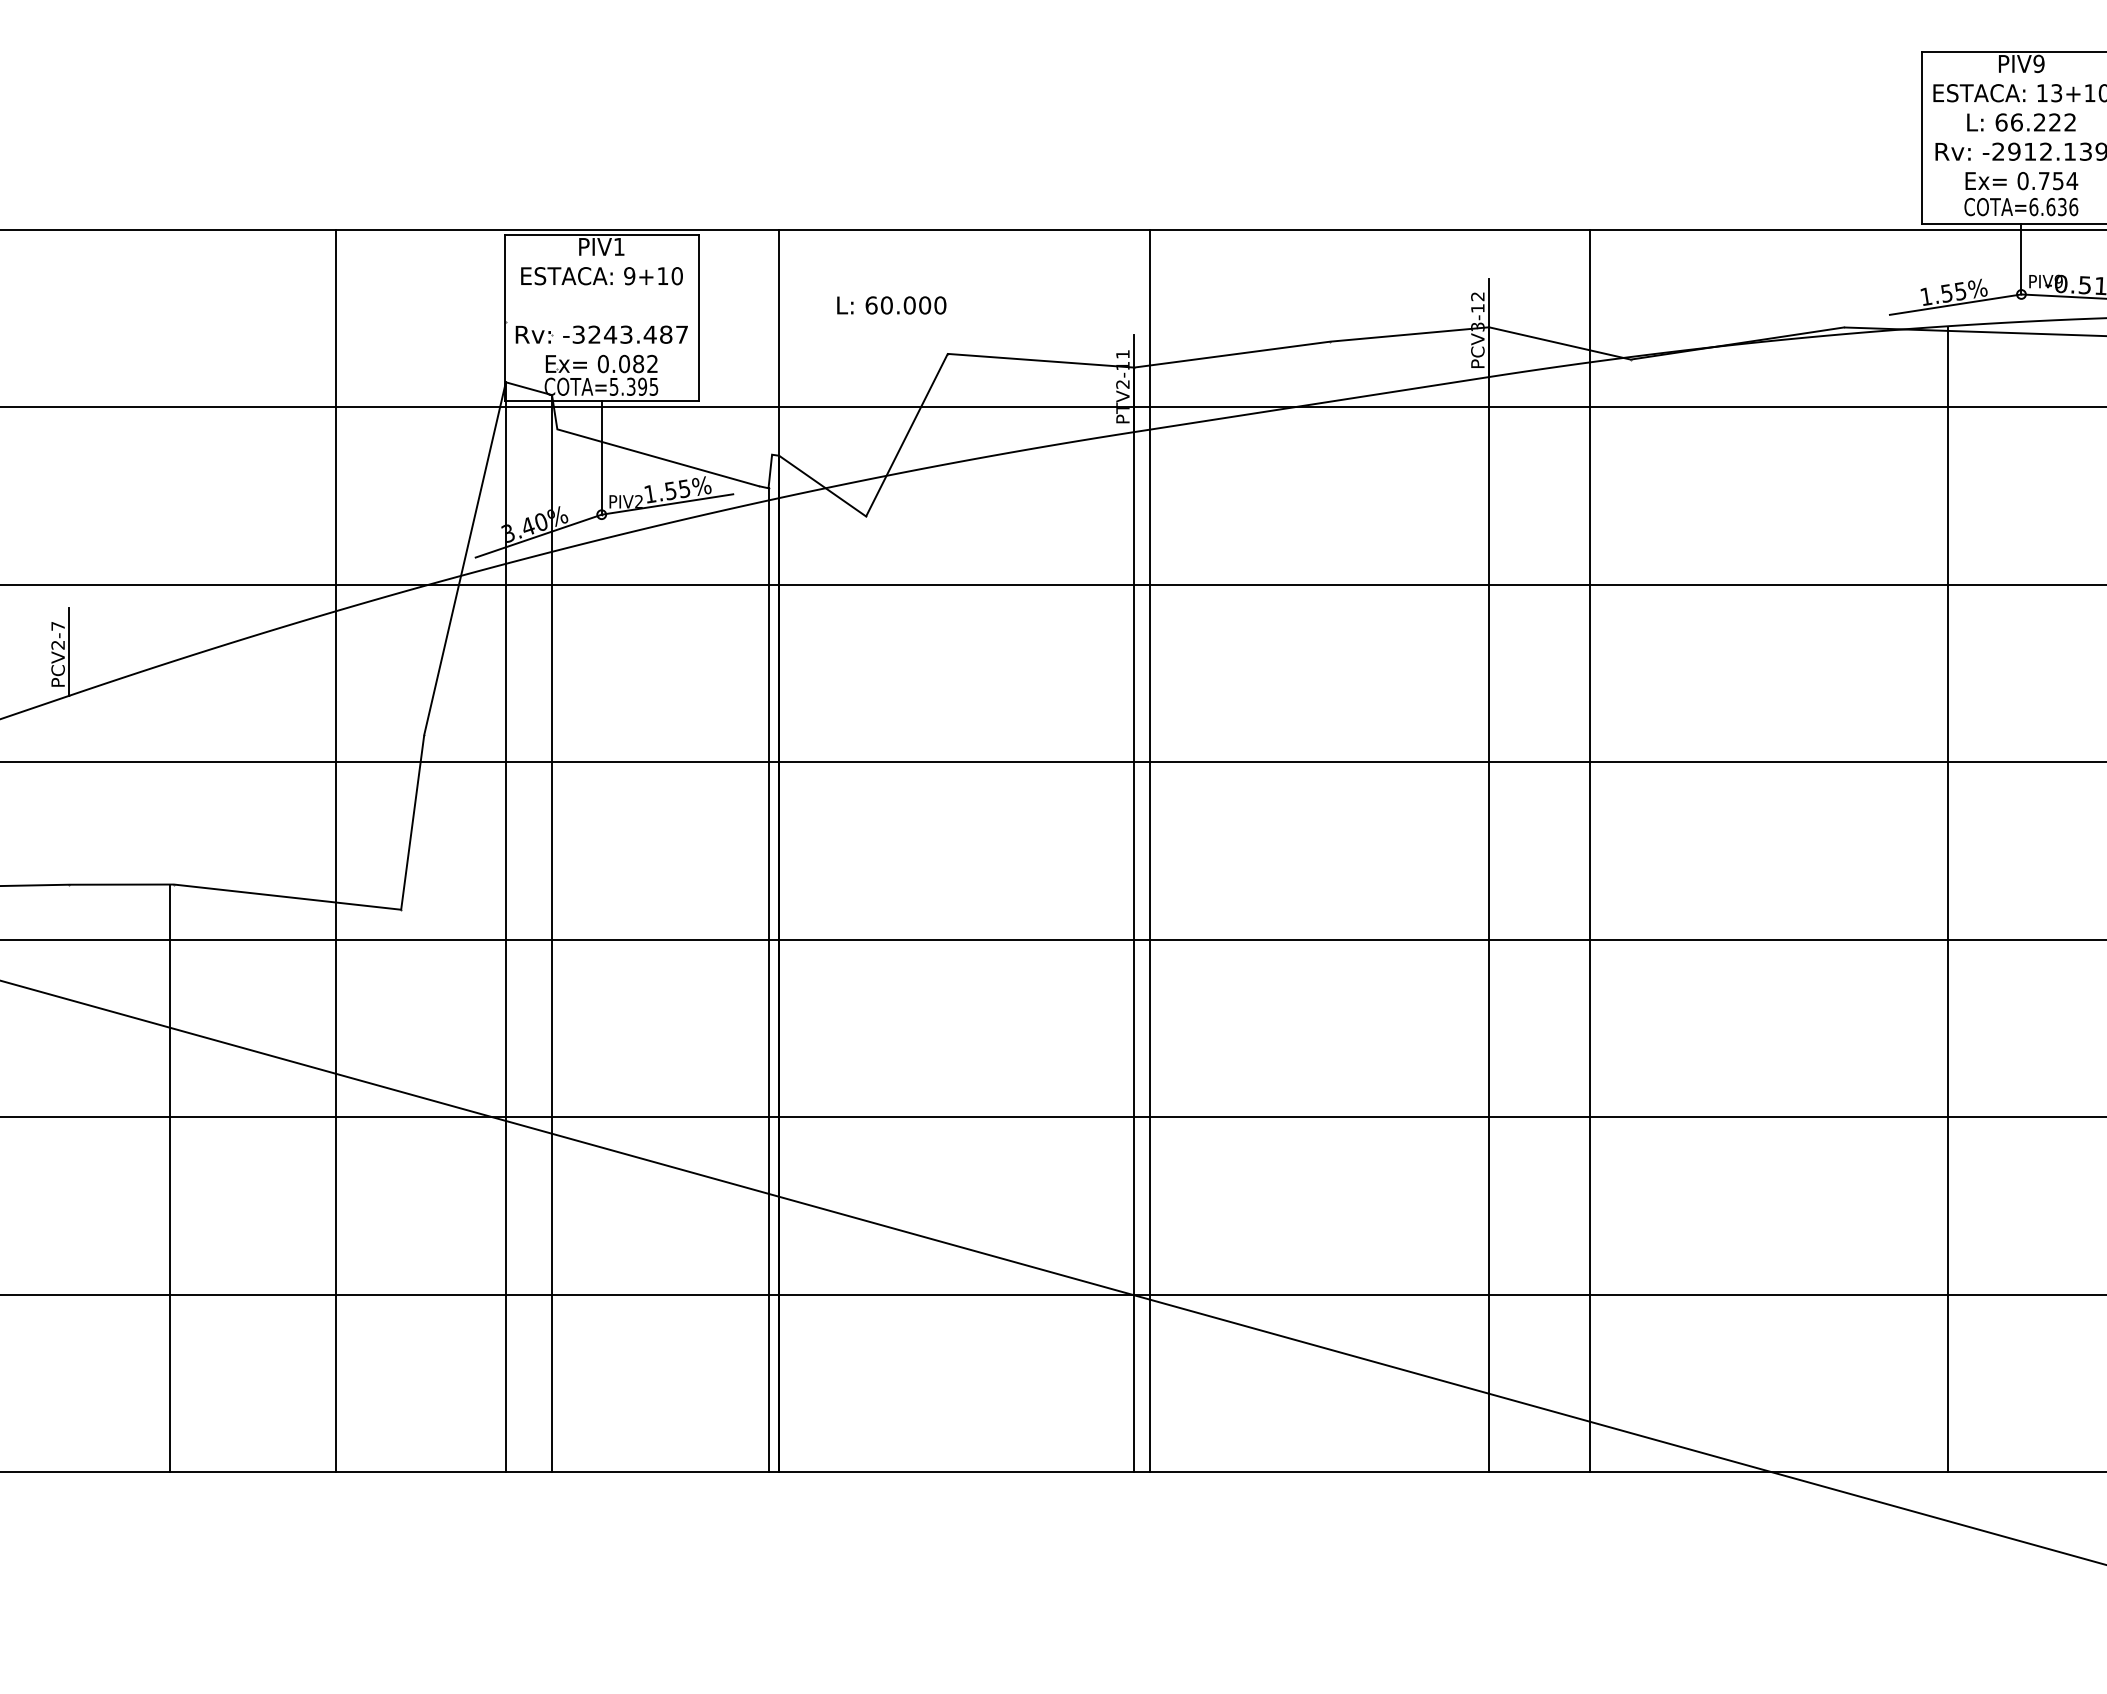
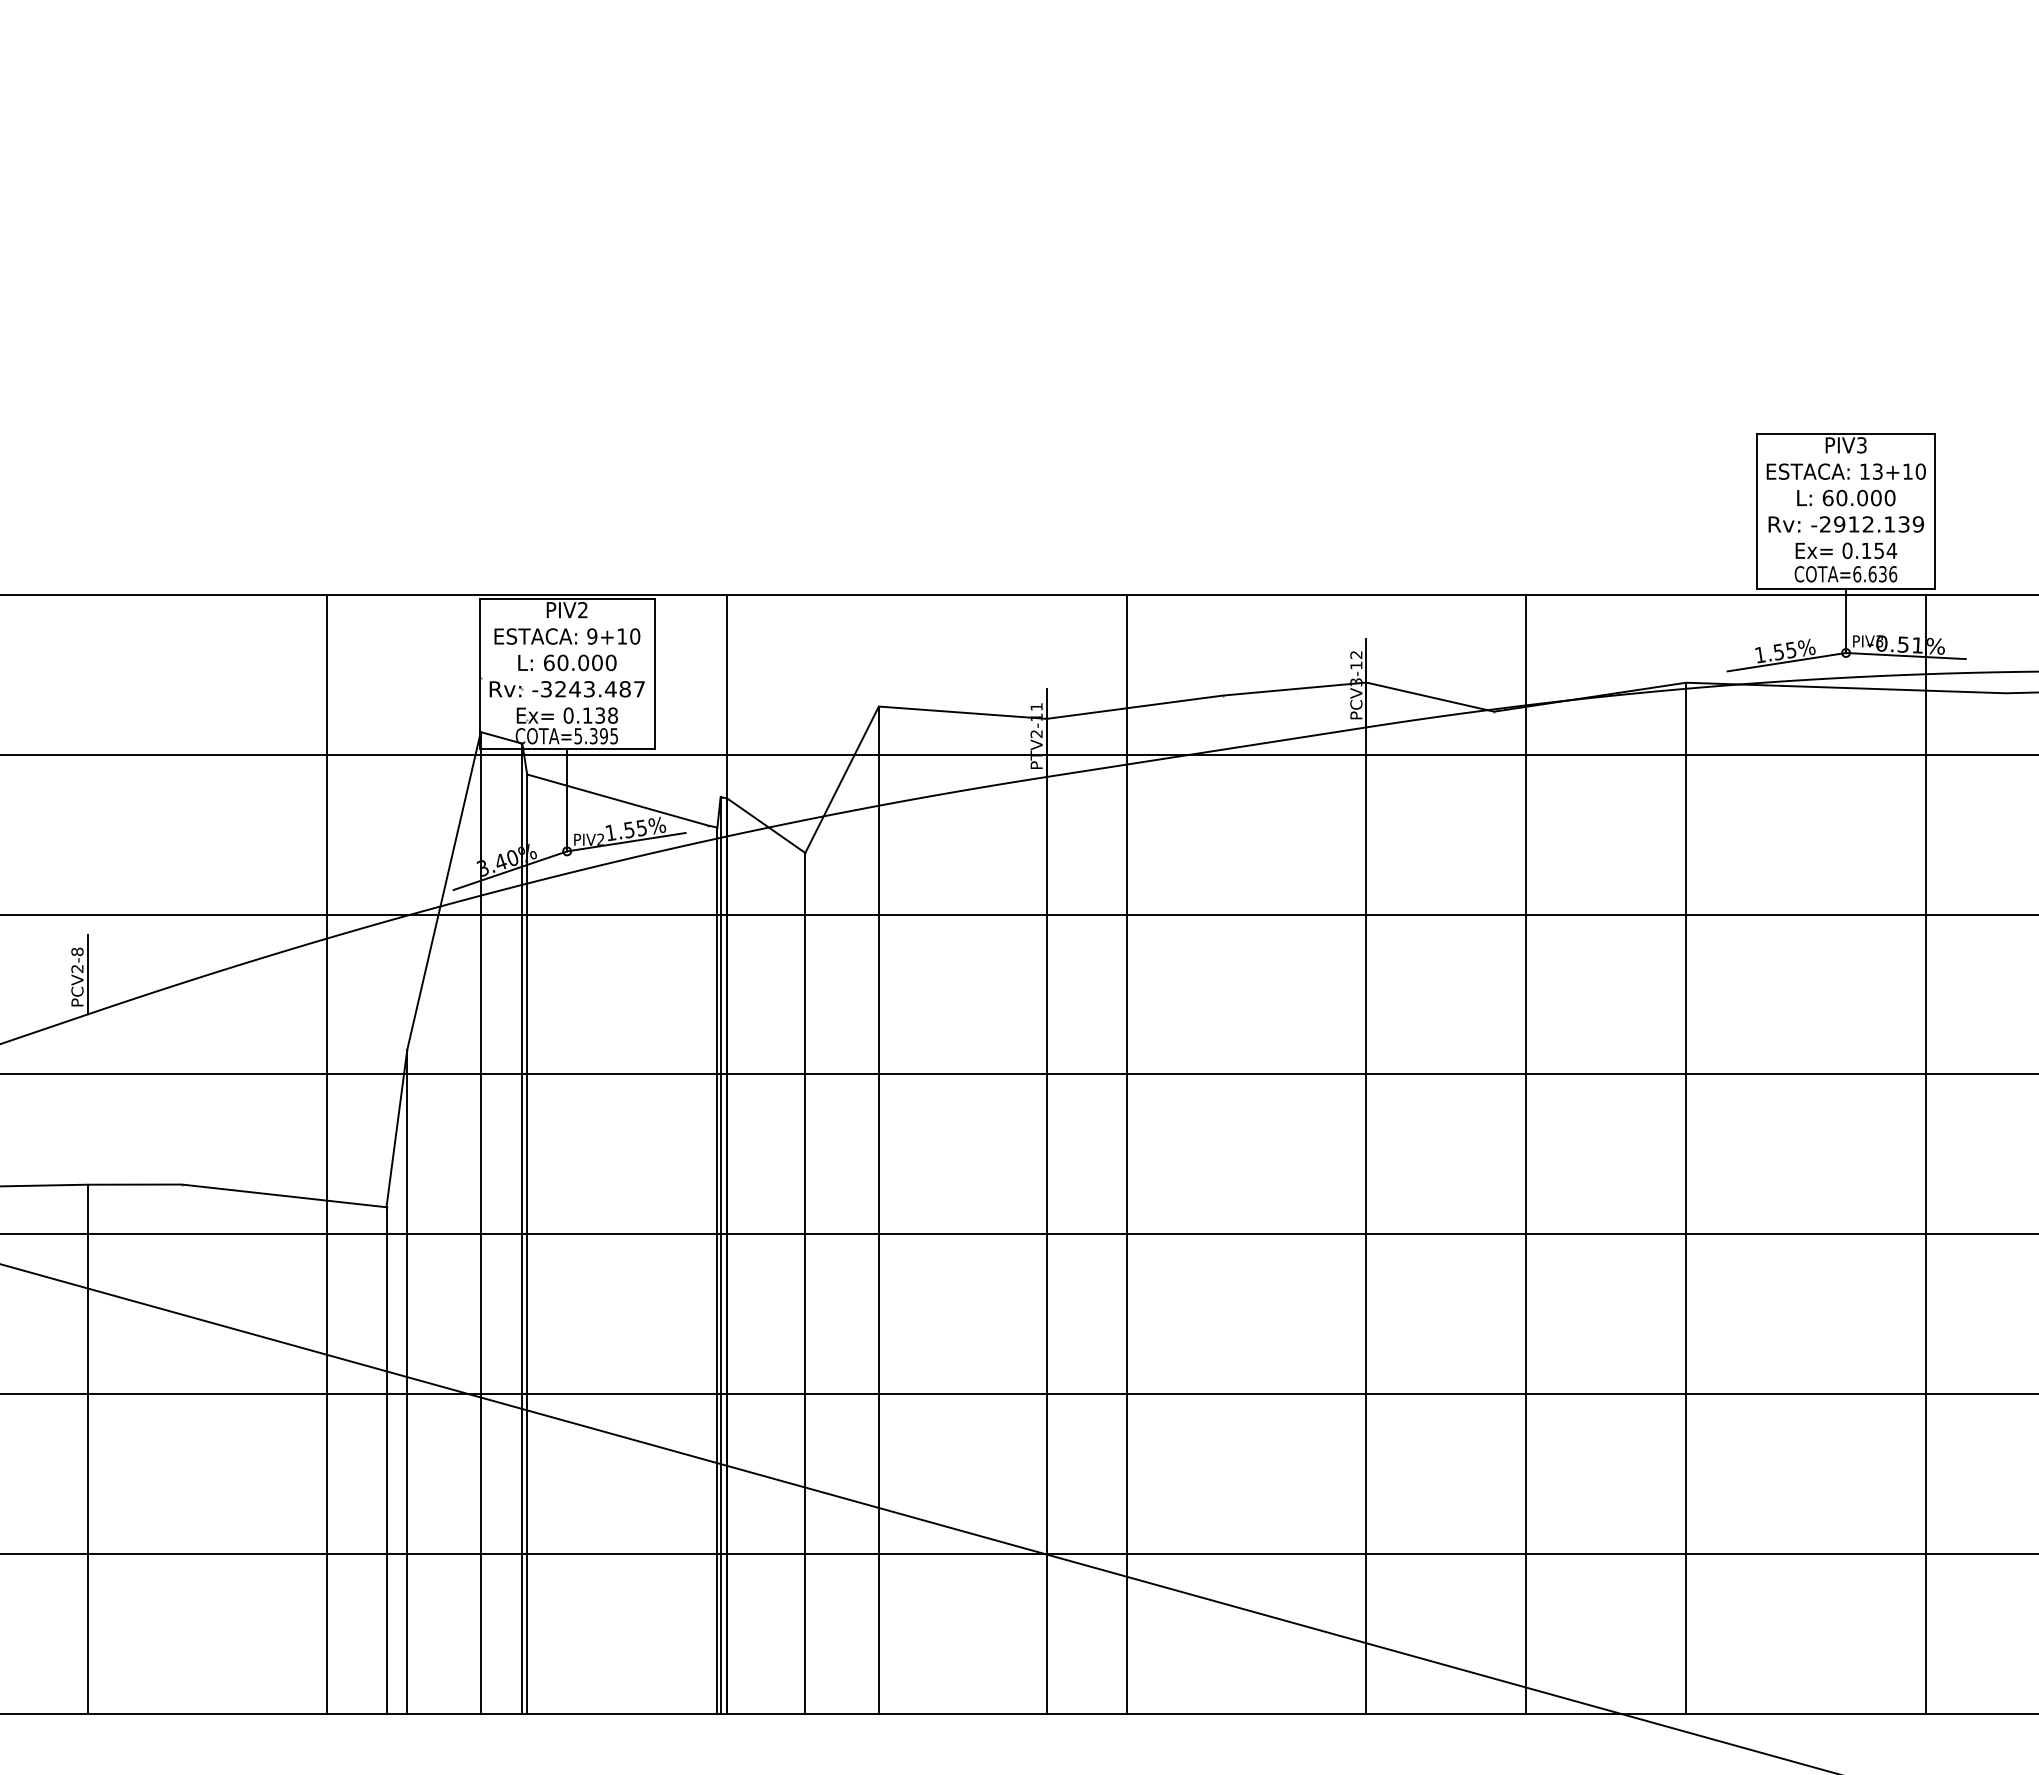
text: (2038, 64) -> (1861, 445), PIV9 -> PIV3
text: (2043, 121) -> (1865, 497), 66.222 -> 60.000
text: (2044, 180) -> (1866, 550), 0.754 -> 0.154
text: (618, 246) -> (582, 609), PIV1 -> PIV2
text: (2058, 281) -> (1879, 641), PIV9 -> PIV3
text: (891, 305) -> (567, 662), moved
text: (637, 363) -> (599, 715), 0.082 -> 0.138
text: (58, 625) -> (77, 951), PCV2-7 -> PCV2-8
line: (1149, 850) -> (1126, 1153), moved
line: (1590, 850) -> (1526, 1153), moved
line: (1948, 898) -> (1686, 1197), moved
line: (947, 912) -> (878, 1209), added
line: (557, 949) -> (527, 1243), added
line: (771, 963) -> (720, 1255), added
line: (866, 993) -> (805, 1282), added
line: (424, 1103) -> (407, 1381), added
line: (170, 1177) -> (87, 1448), moved
line: (401, 1190) -> (386, 1460), added

